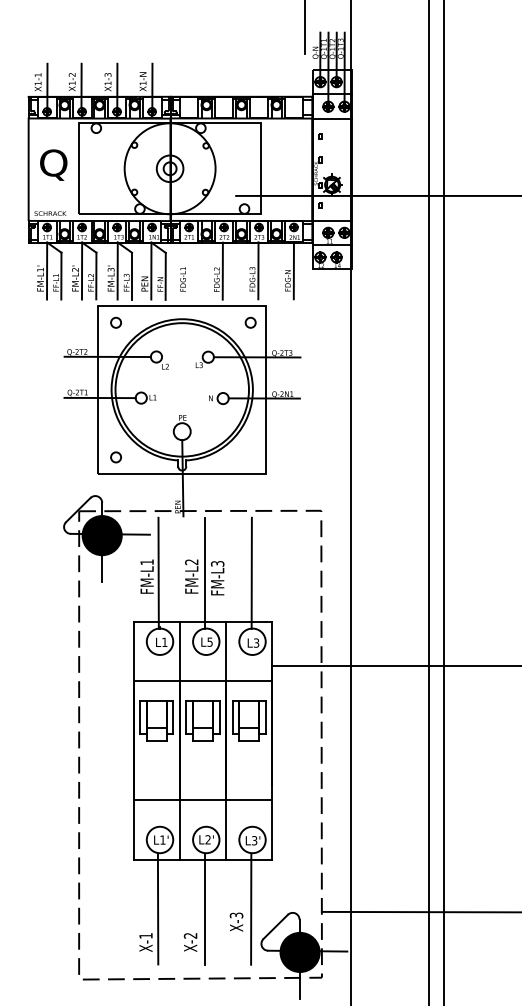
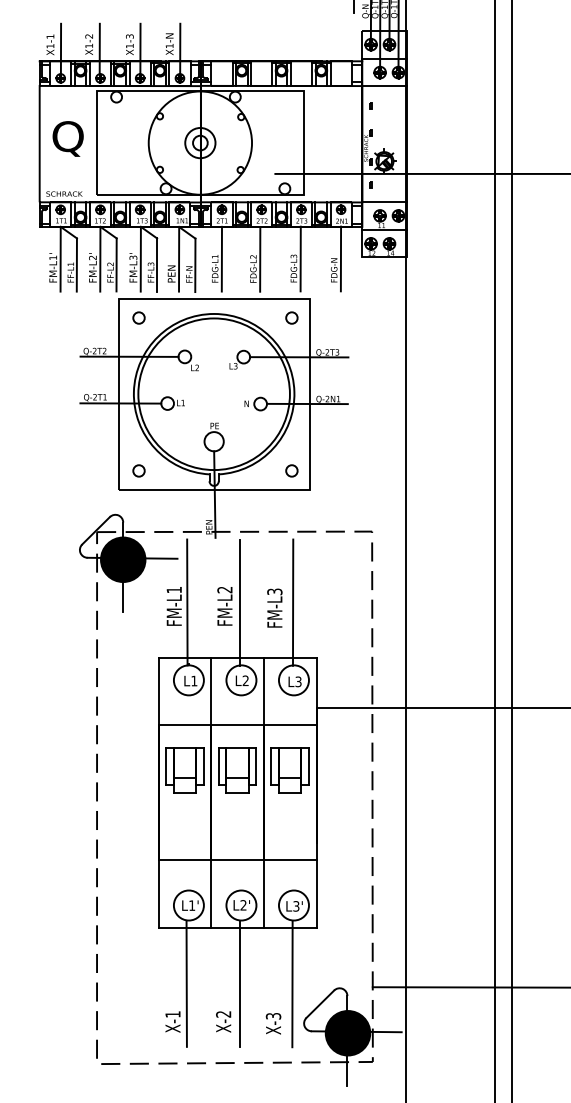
line: (188, 270) -> (221, 258), added
circle: (250, 457) -> (291, 471), added
text: (217, 578) -> (274, 608), moved
text: (209, 641) -> (245, 680), L5 -> L2
text: (236, 921) -> (273, 1023), moved

